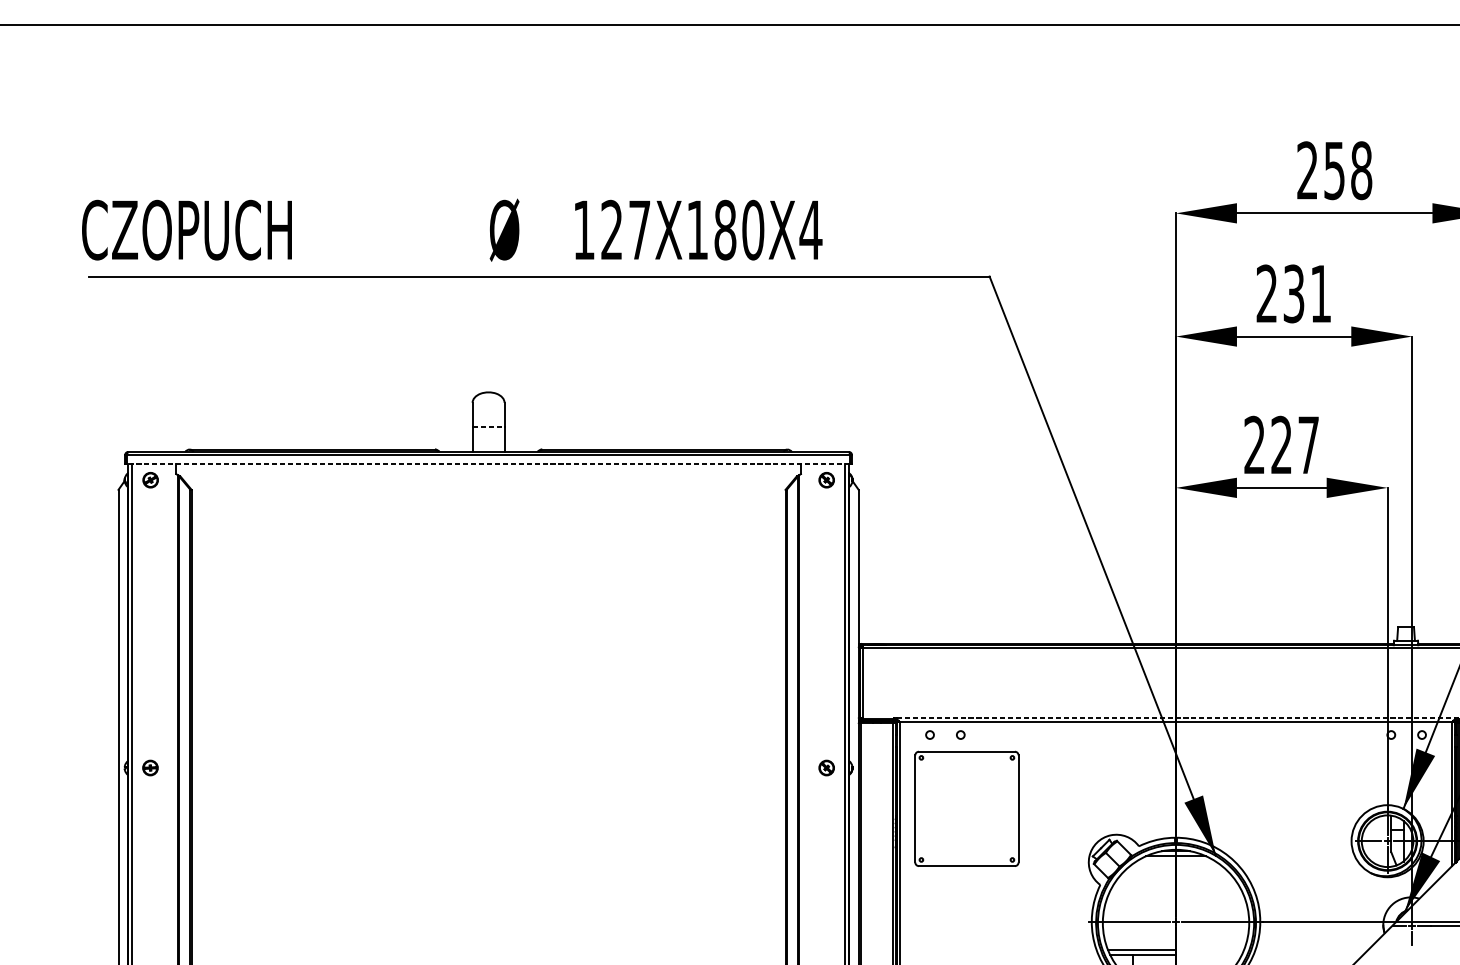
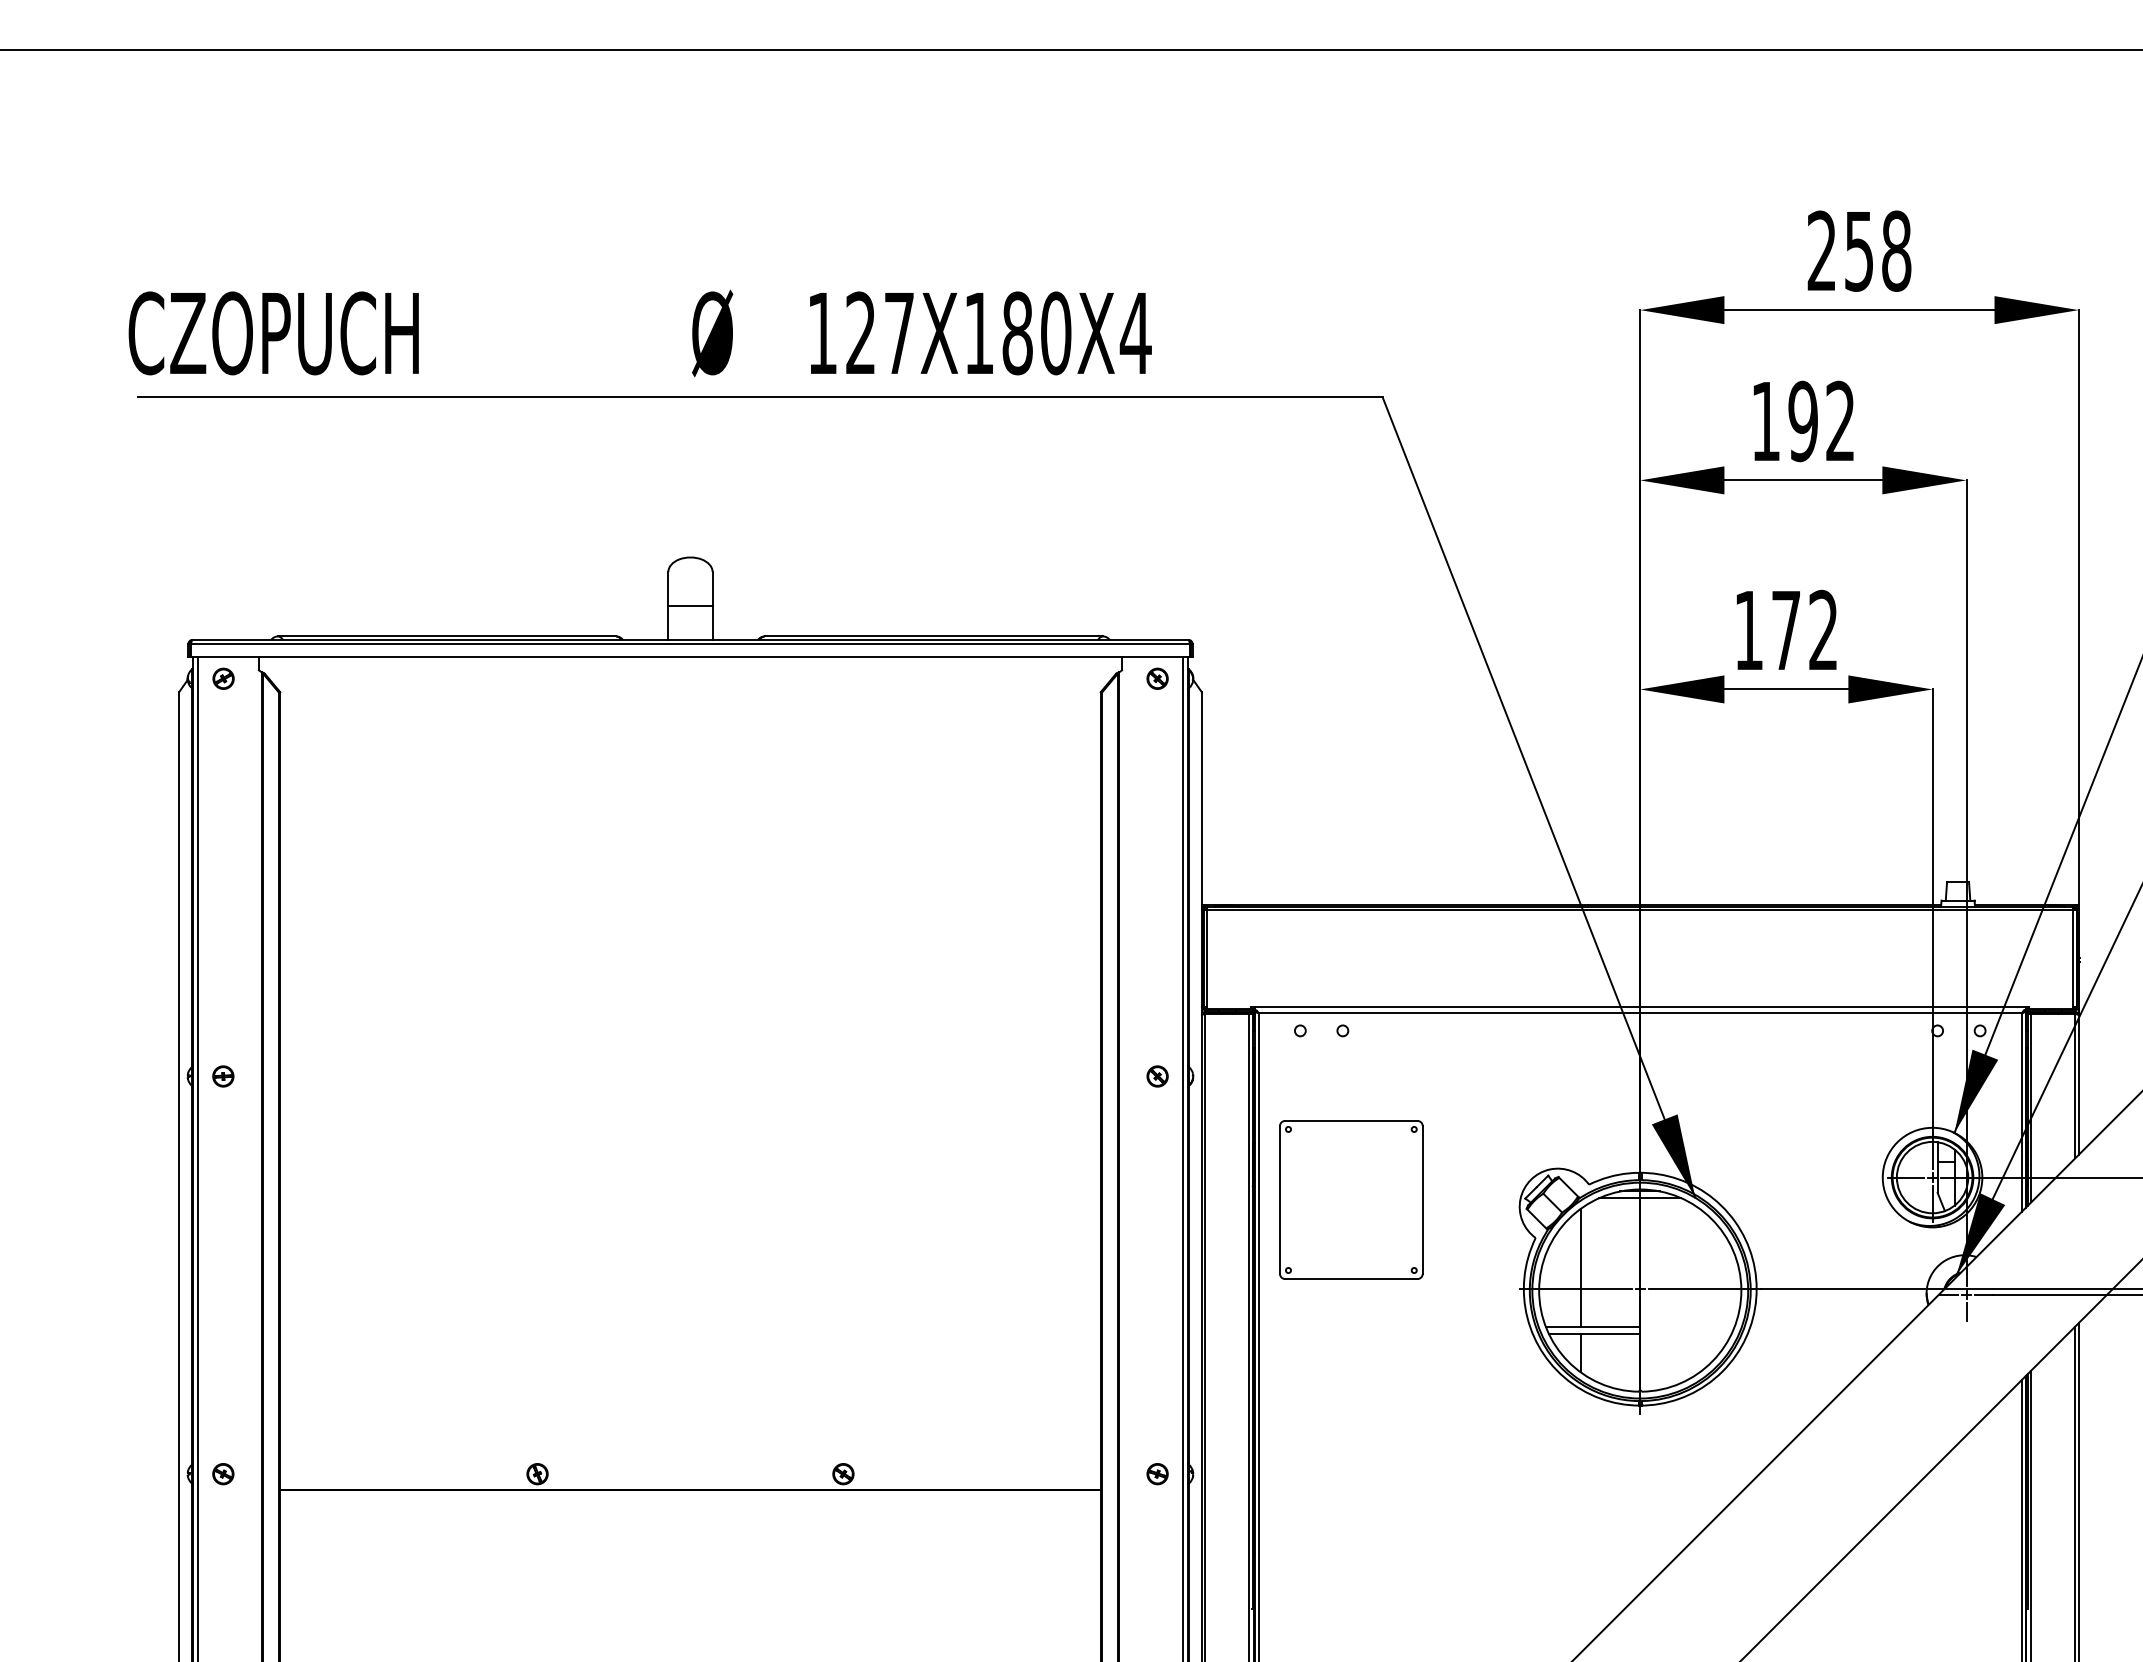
text: (1293, 293) -> (1802, 421), 231 -> 192
line: (488, 427) -> (690, 605), dashed -> solid
text: (1281, 444) -> (1785, 629), 227 -> 172
line: (487, 464) -> (689, 656), dashed -> solid
line: (1176, 717) -> (1640, 1006), dashed -> solid
part: (967, 808) -> (1351, 1199), moved
line: (1132, 906) -> (1580, 1267), added

